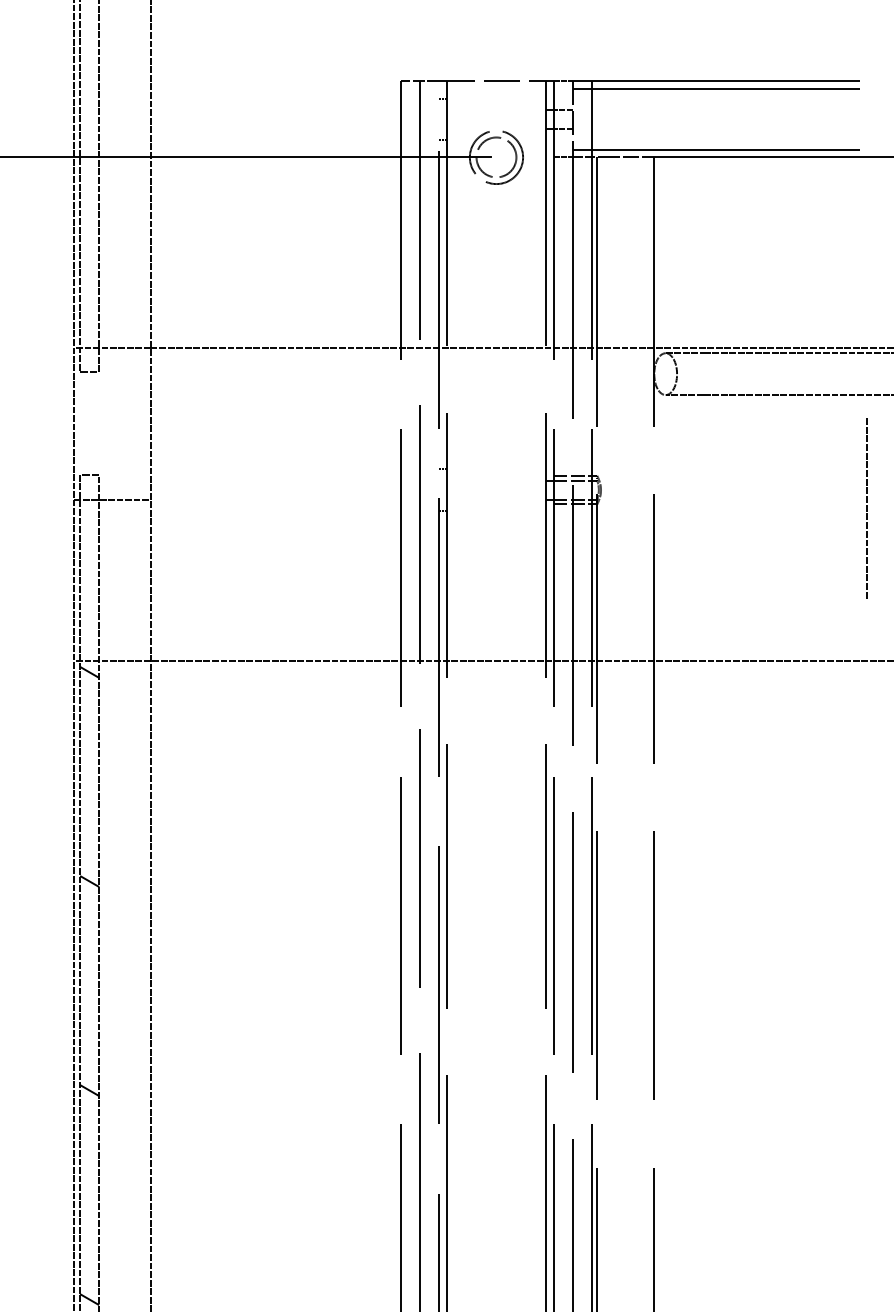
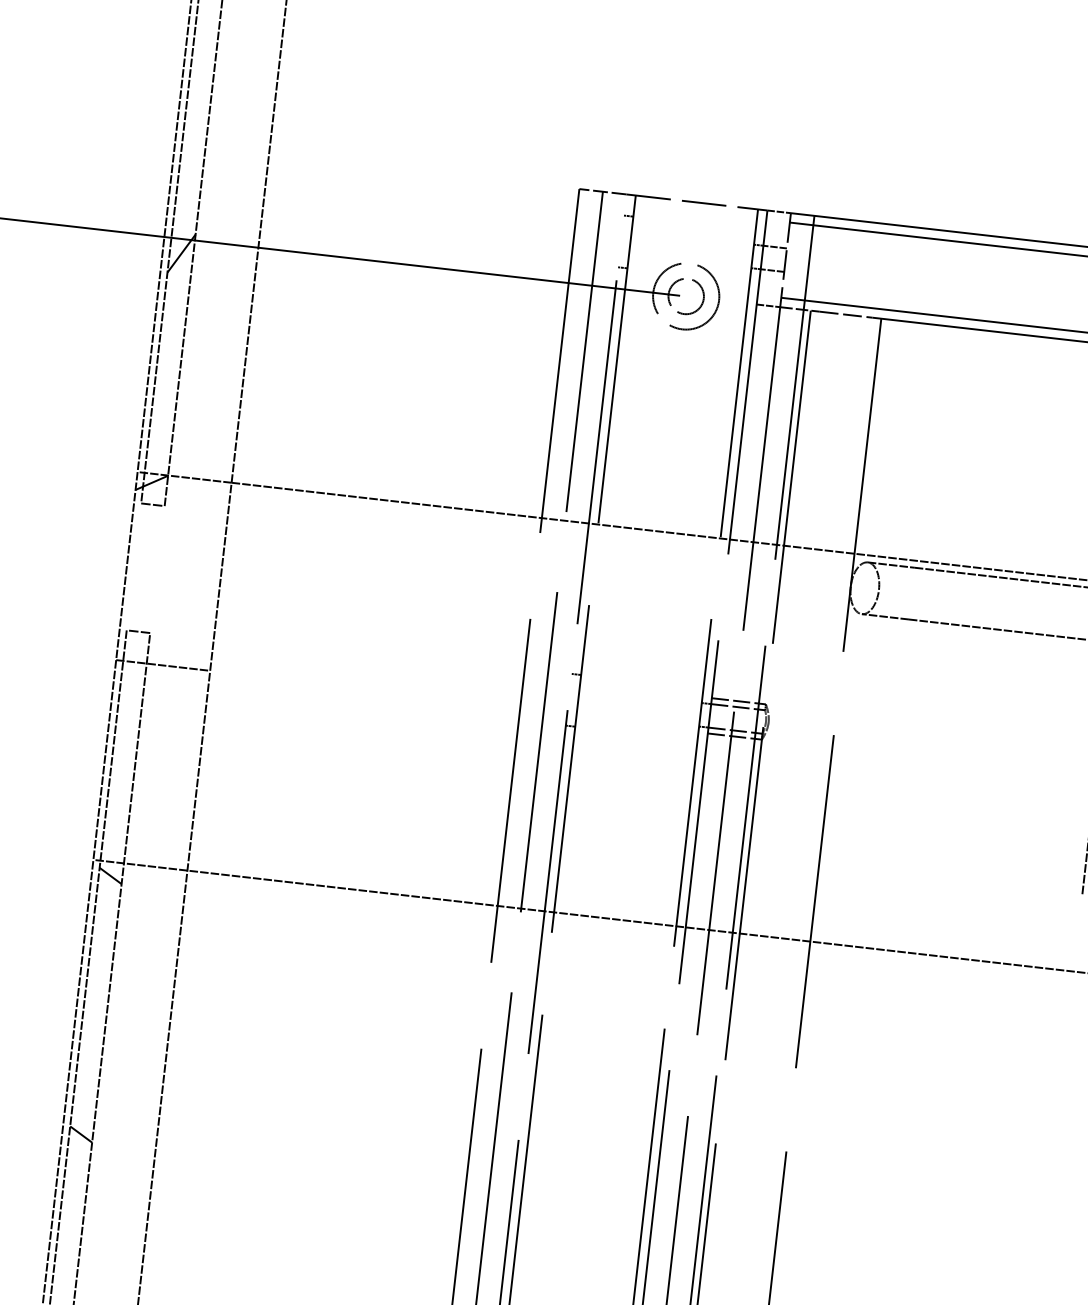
circle: (496, 157) -> (686, 296), size x0.71
hatch: (89, 168) -> (181, 252), added
hatch: (86, 354) -> (151, 482), added

